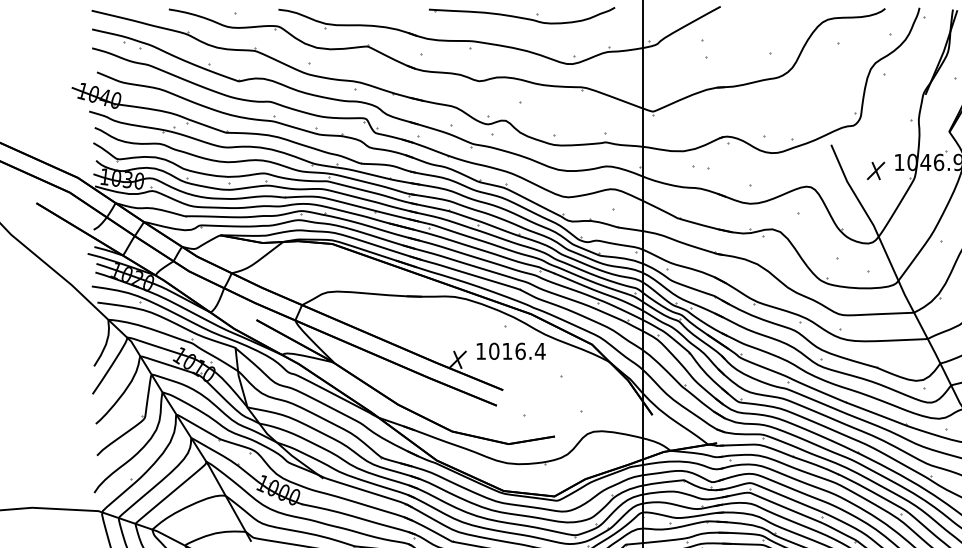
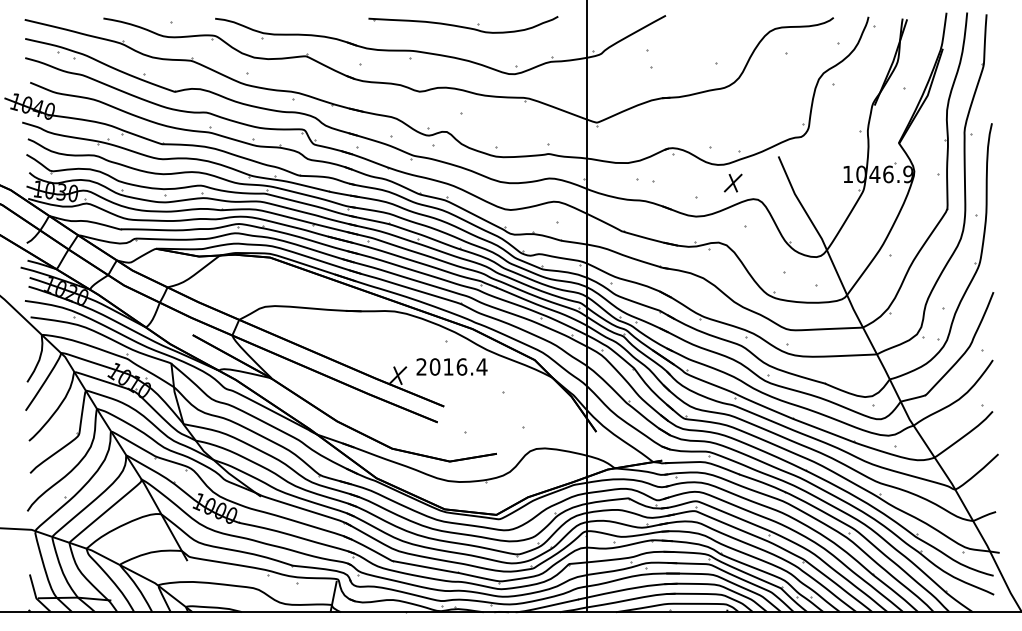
part: (875, 170) -> (732, 182), moved
text: (480, 350) -> (421, 366), 1016.4 -> 2016.4

